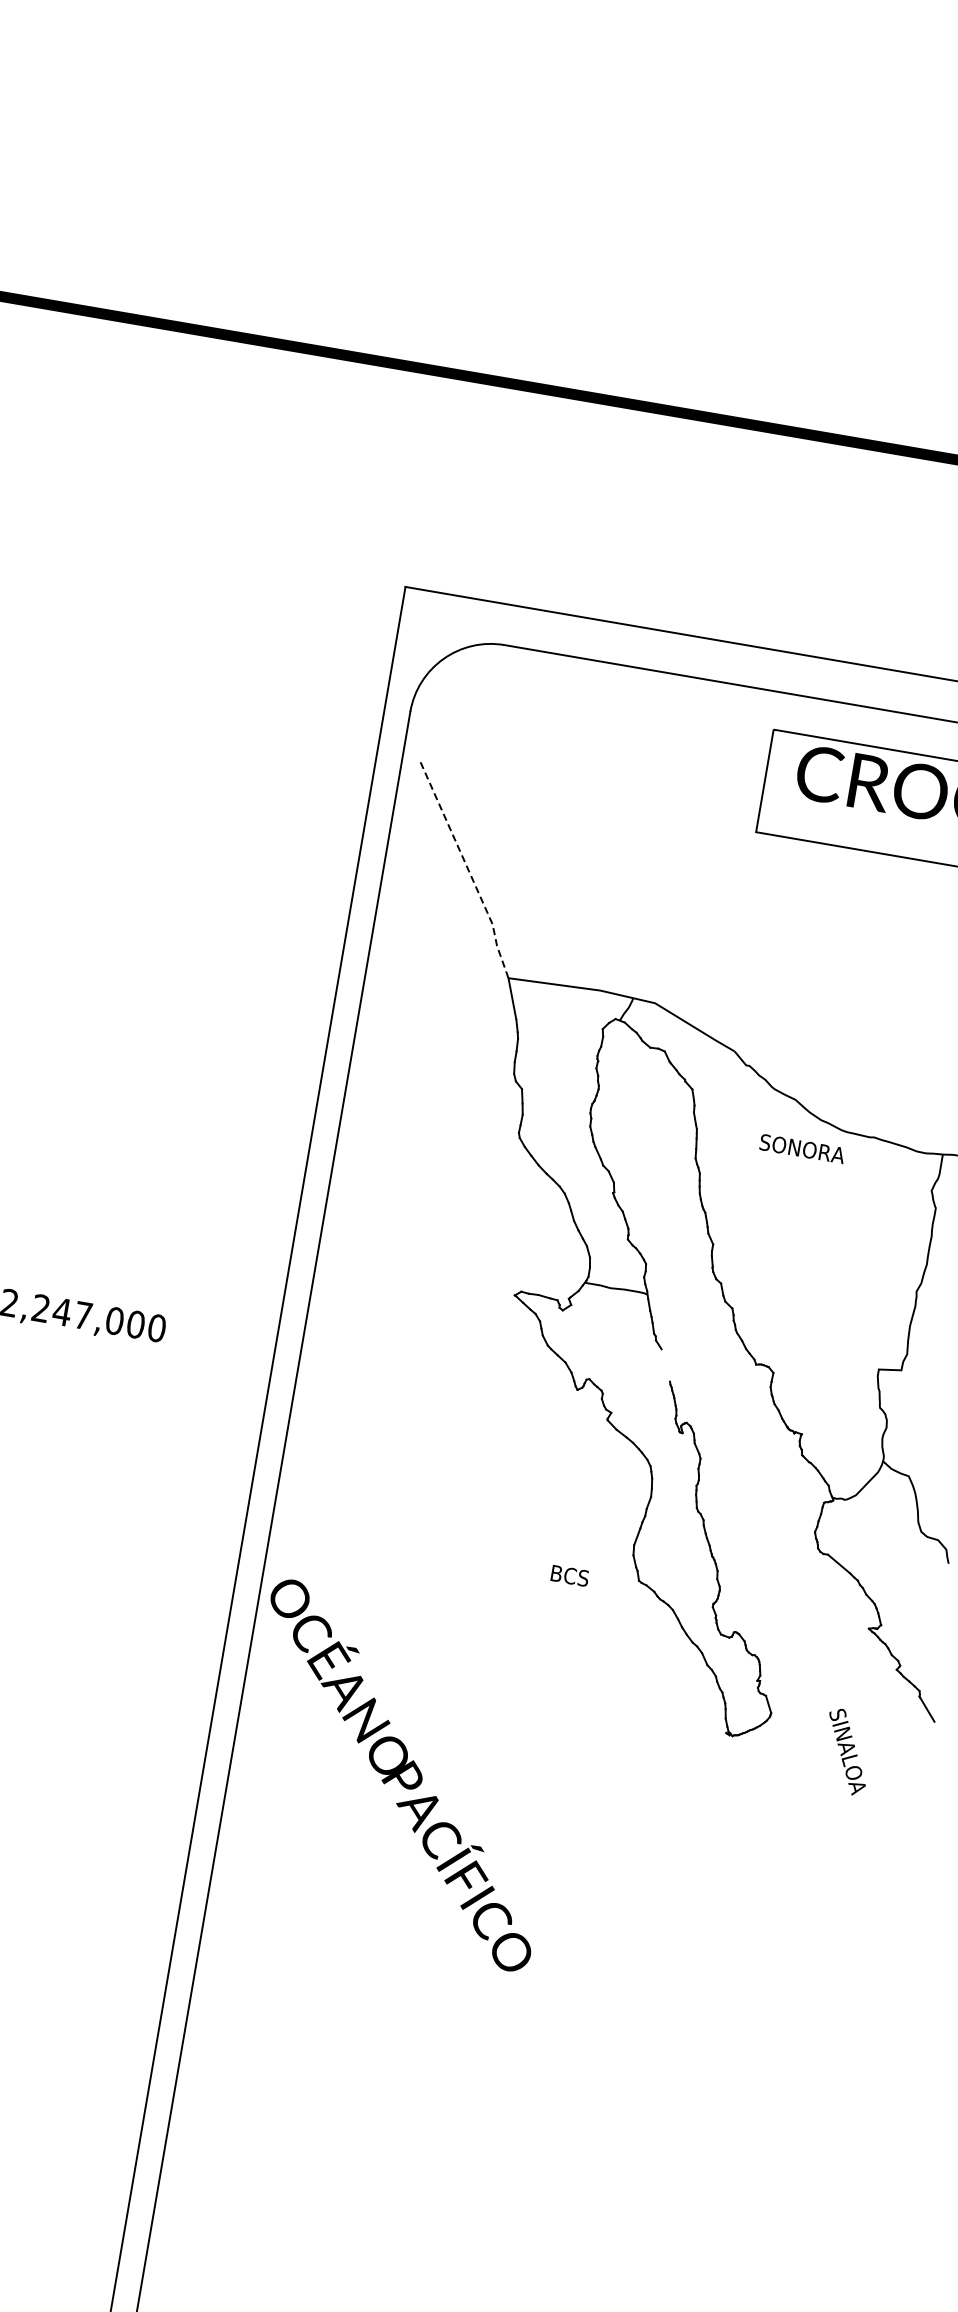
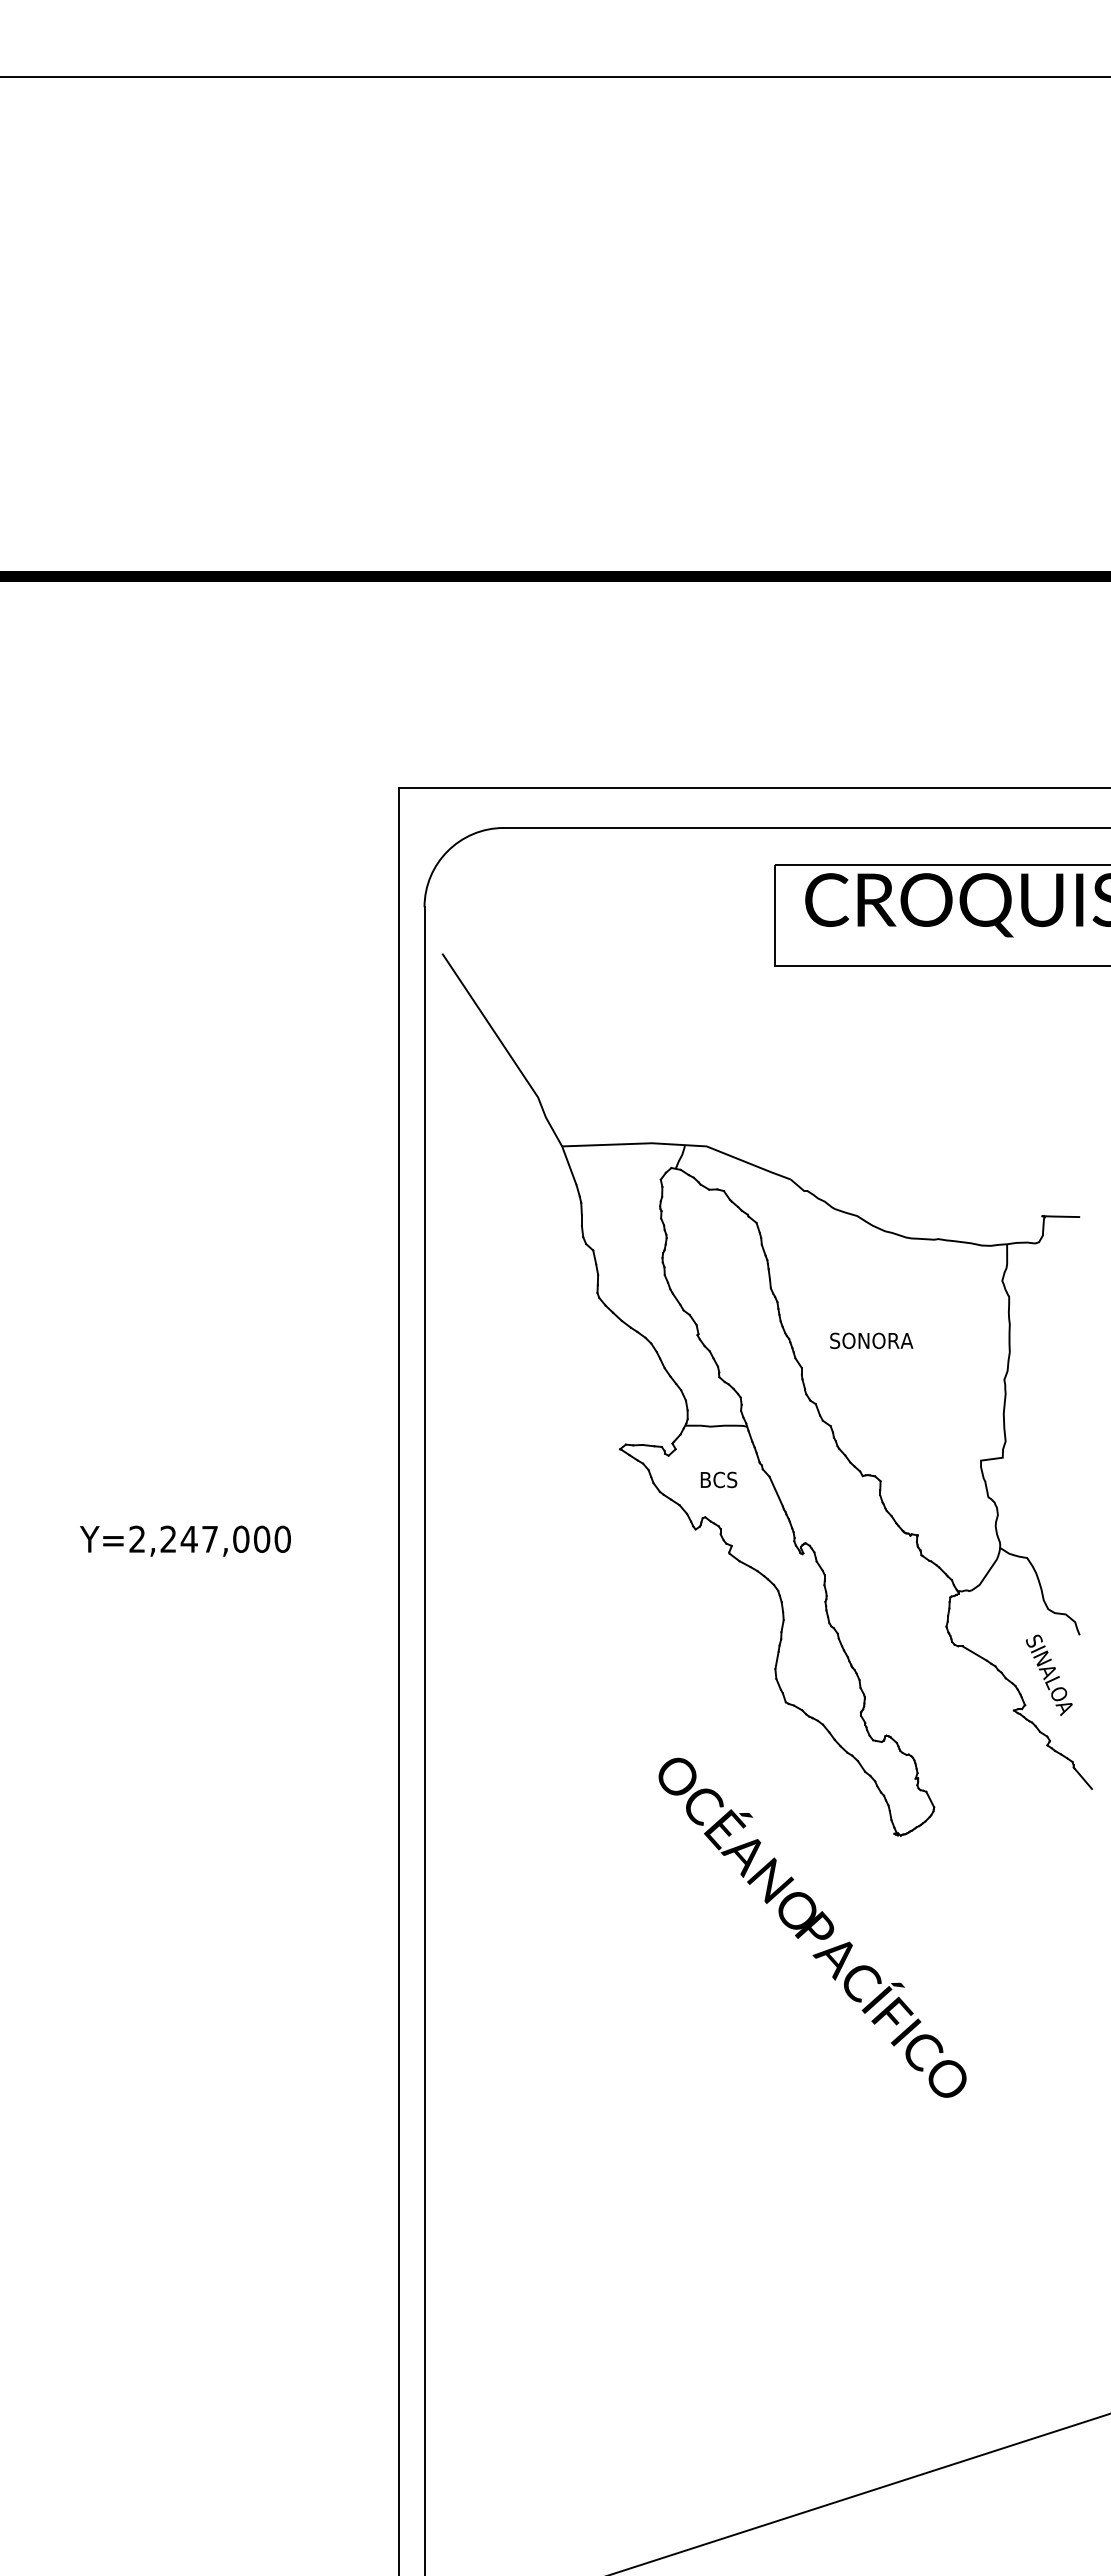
line: (468, 870) -> (506, 1049), dashed -> solid
text: (802, 1148) -> (871, 1340), moved
line: (665, 1365) -> (775, 1491), added
text: (569, 1575) -> (718, 1479), moved
text: (847, 1752) -> (1049, 1675), moved
text: (400, 1775) -> (812, 1927), moved

